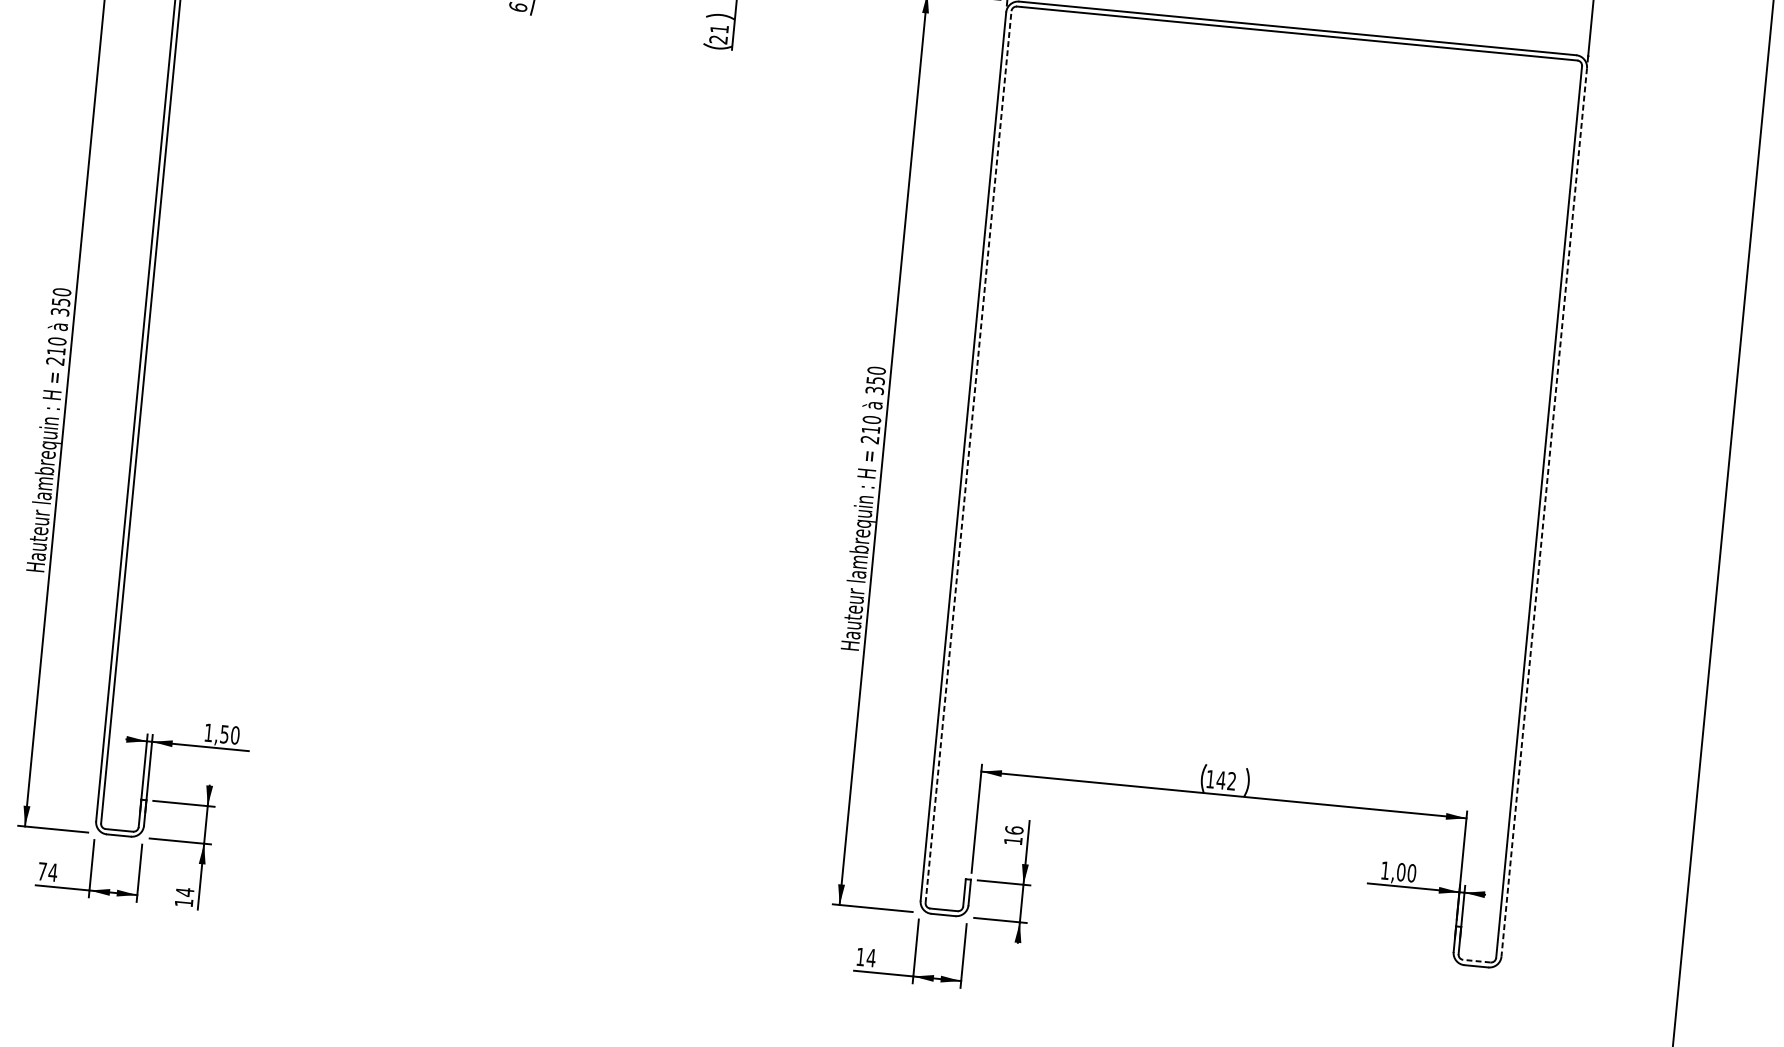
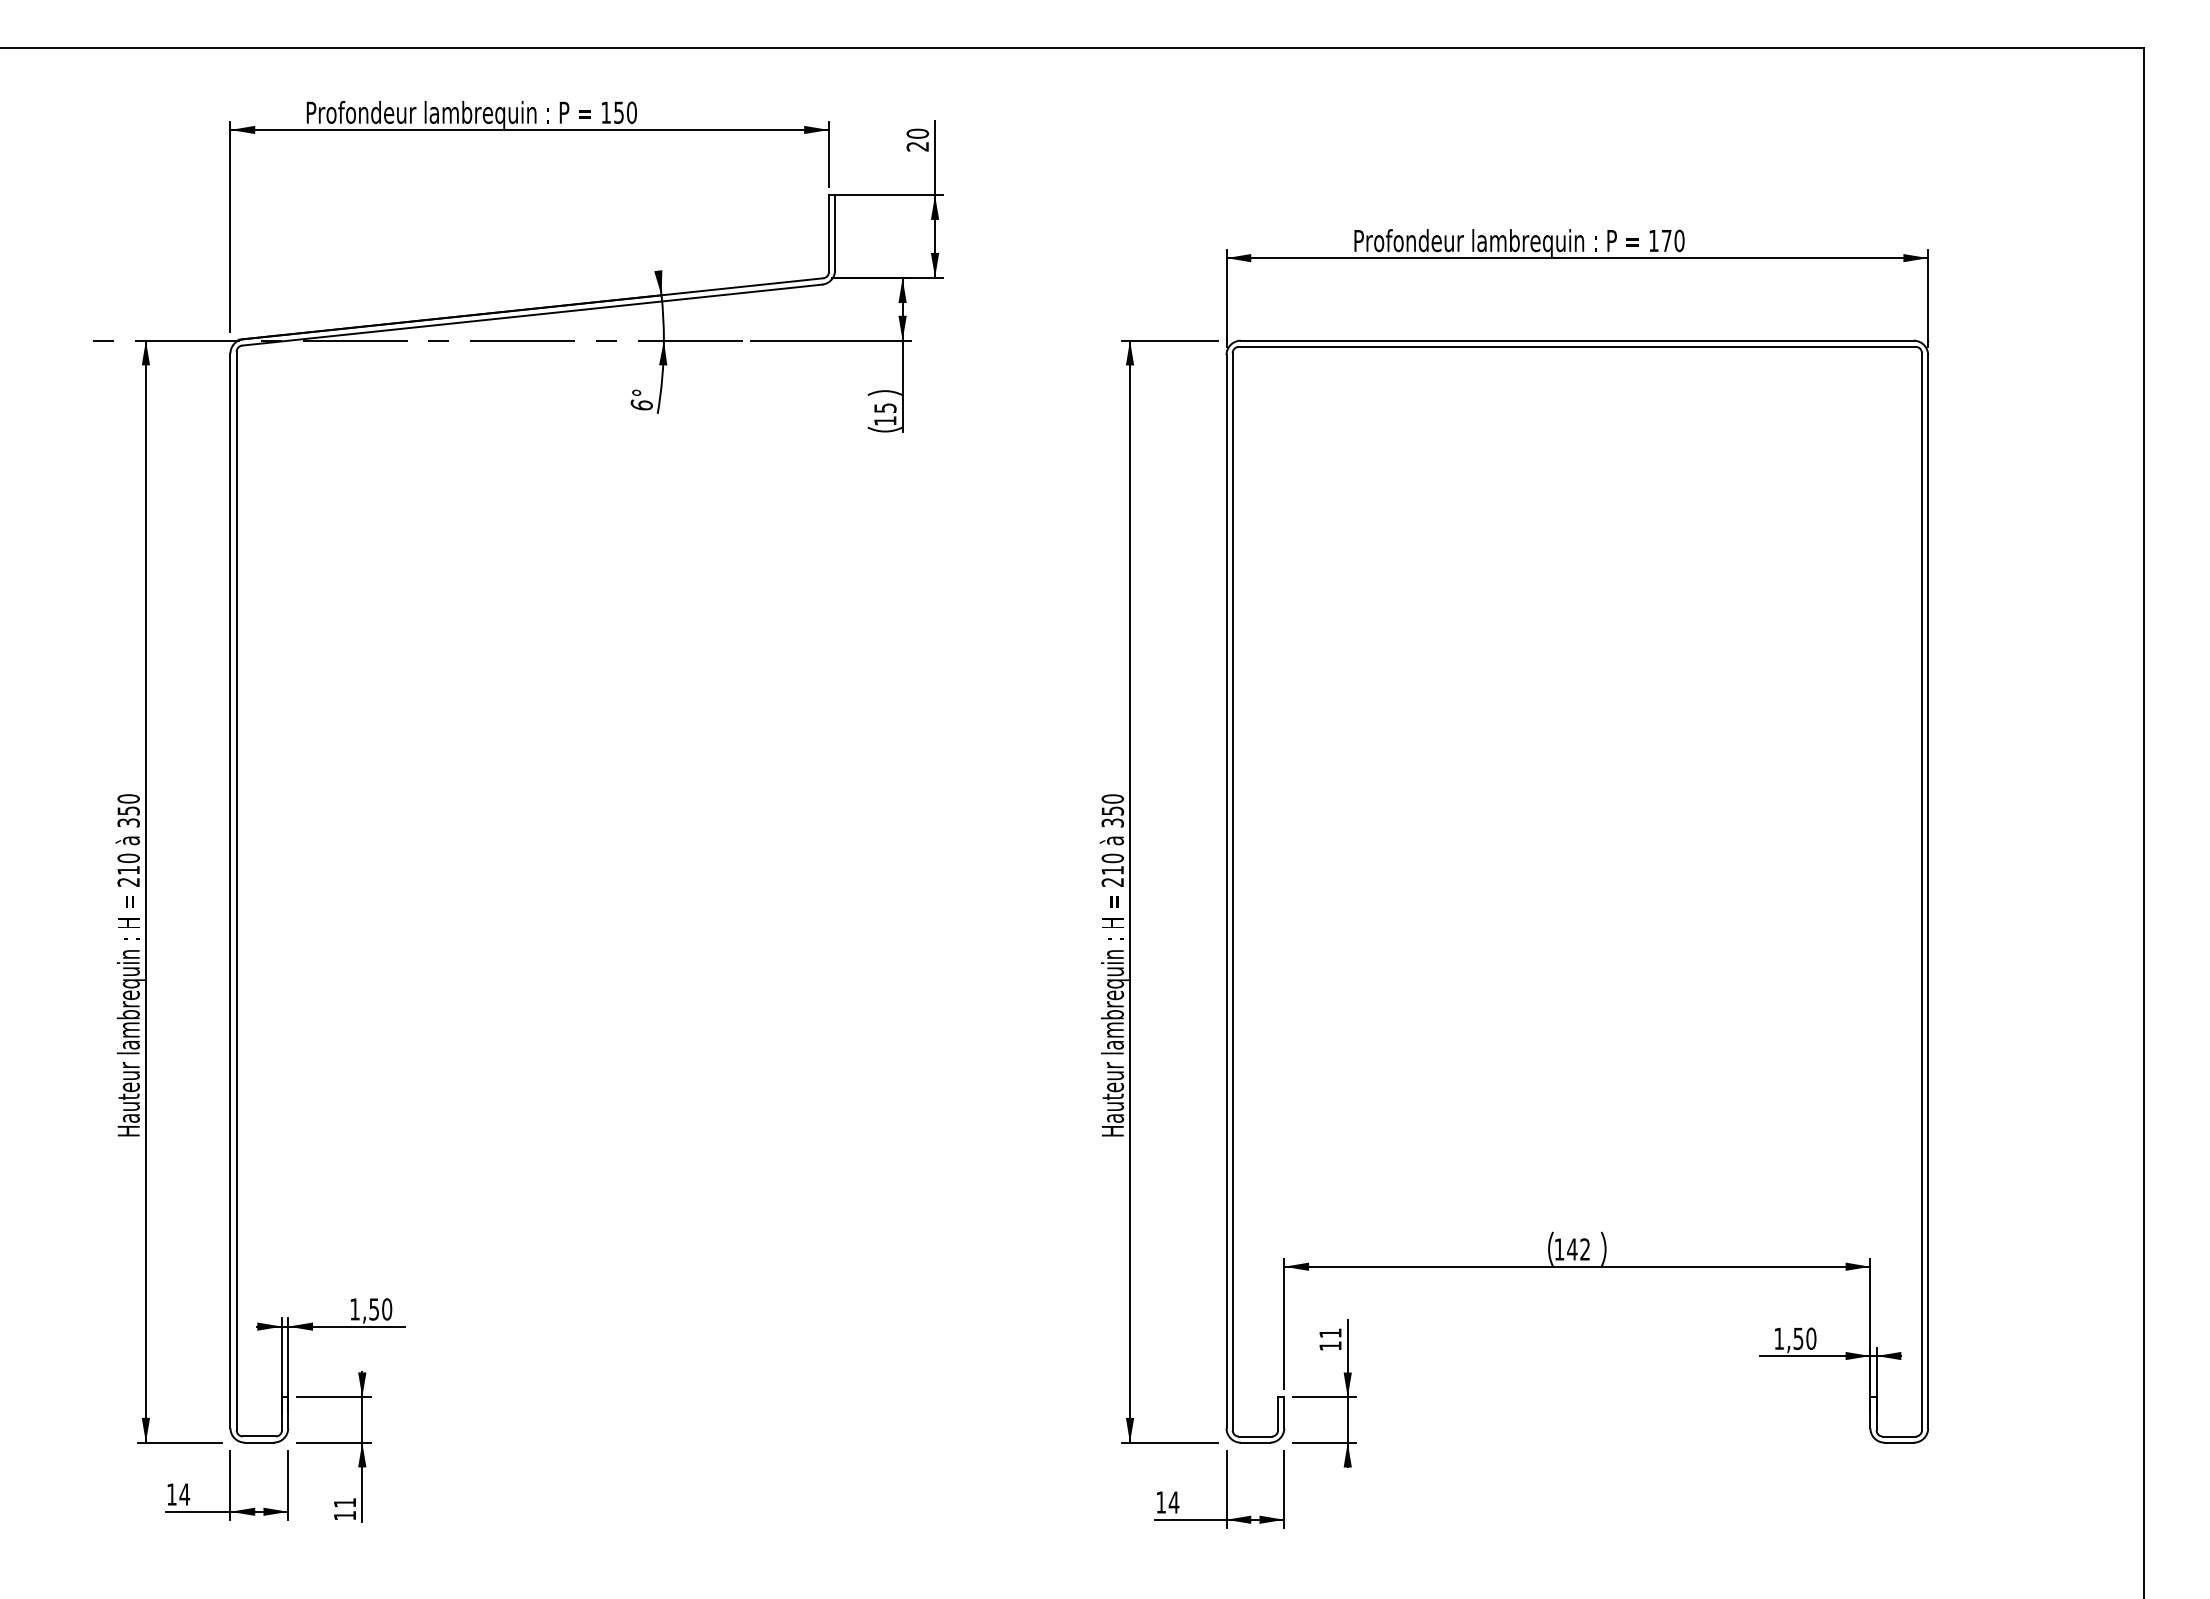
text: (719, 34) -> (885, 414), 21 -> 15
line: (968, 456) -> (1232, 891), dashed -> solid
line: (1544, 512) -> (1928, 891), dashed -> solid
text: (1014, 830) -> (1330, 1333), 16 -> 11
text: (42, 871) -> (171, 1494), 74 -> 14
text: (1401, 872) -> (1798, 1338), 1,00 -> 1,50
text: (184, 891) -> (344, 1502), 14 -> 11
line: (1477, 961) -> (1899, 1436), dashed -> solid

